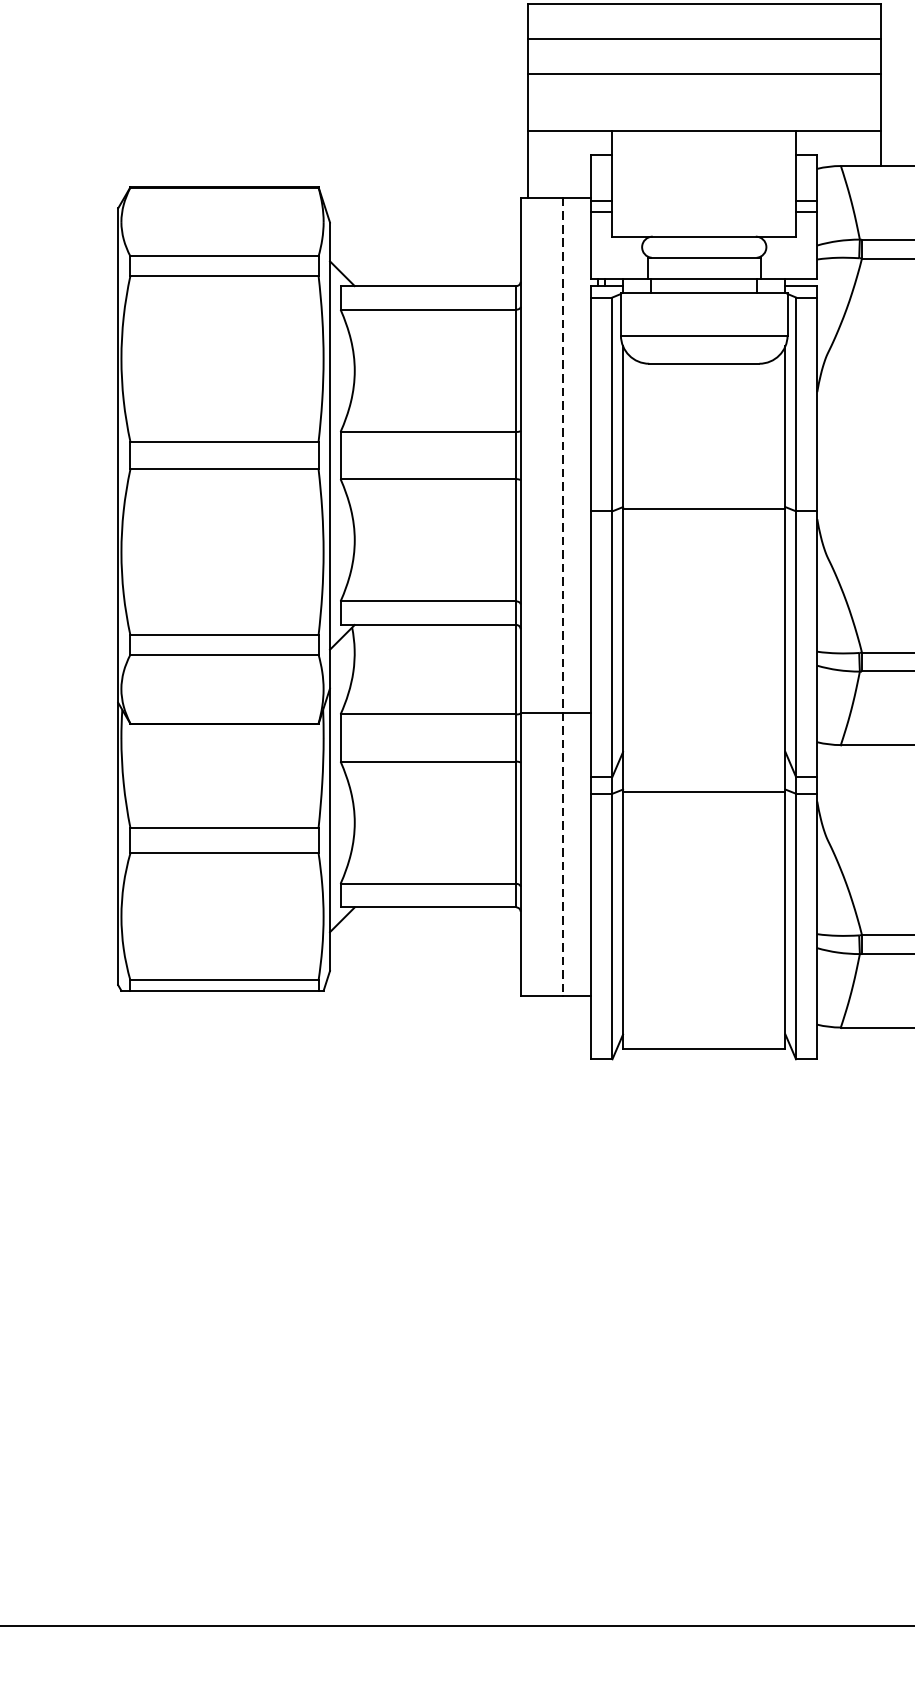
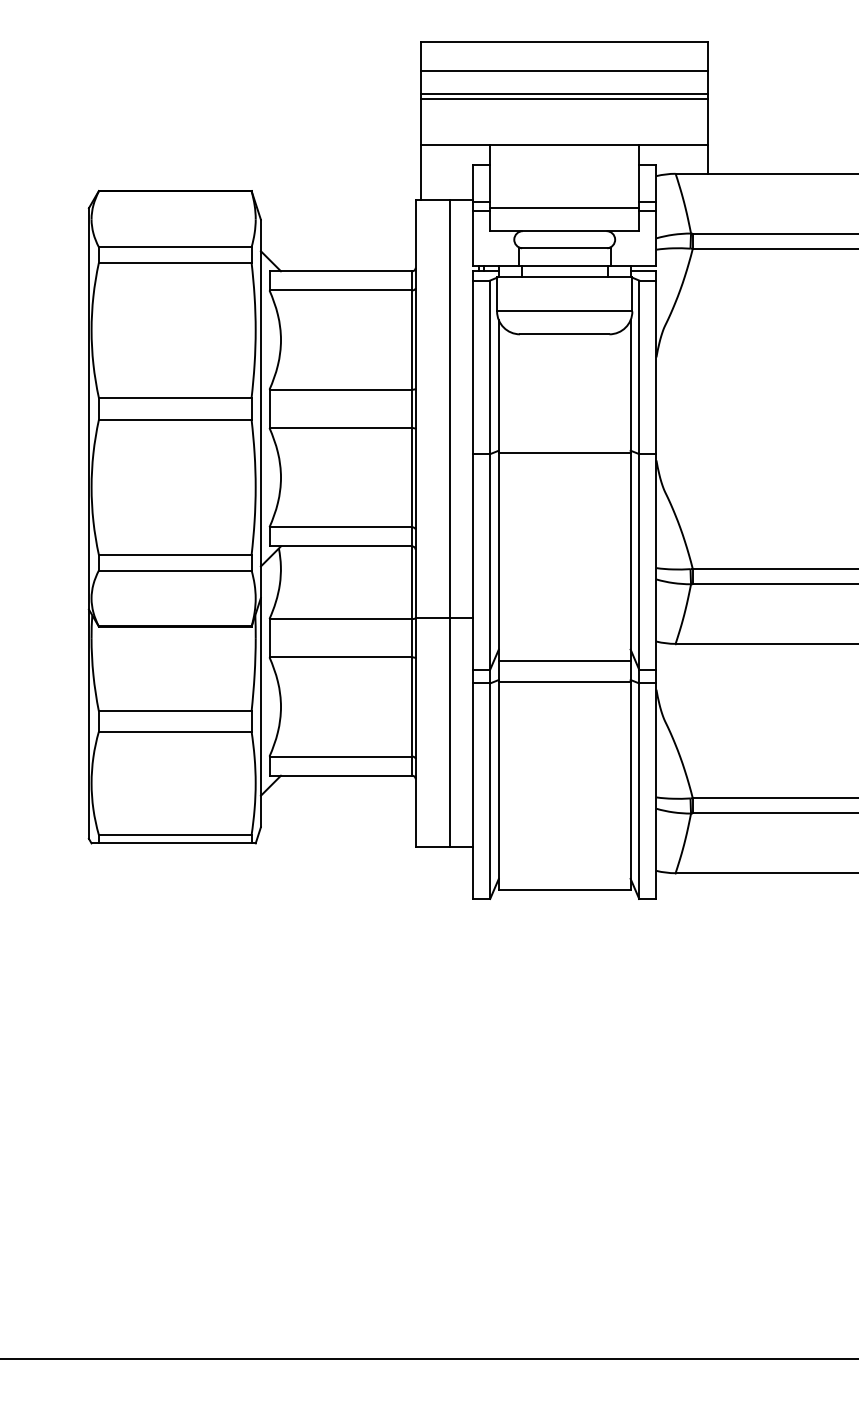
line: (703, 67) -> (564, 93), added
line: (703, 208) -> (564, 208), added
line: (563, 596) -> (450, 523), dashed -> solid
line: (703, 766) -> (564, 661), added

